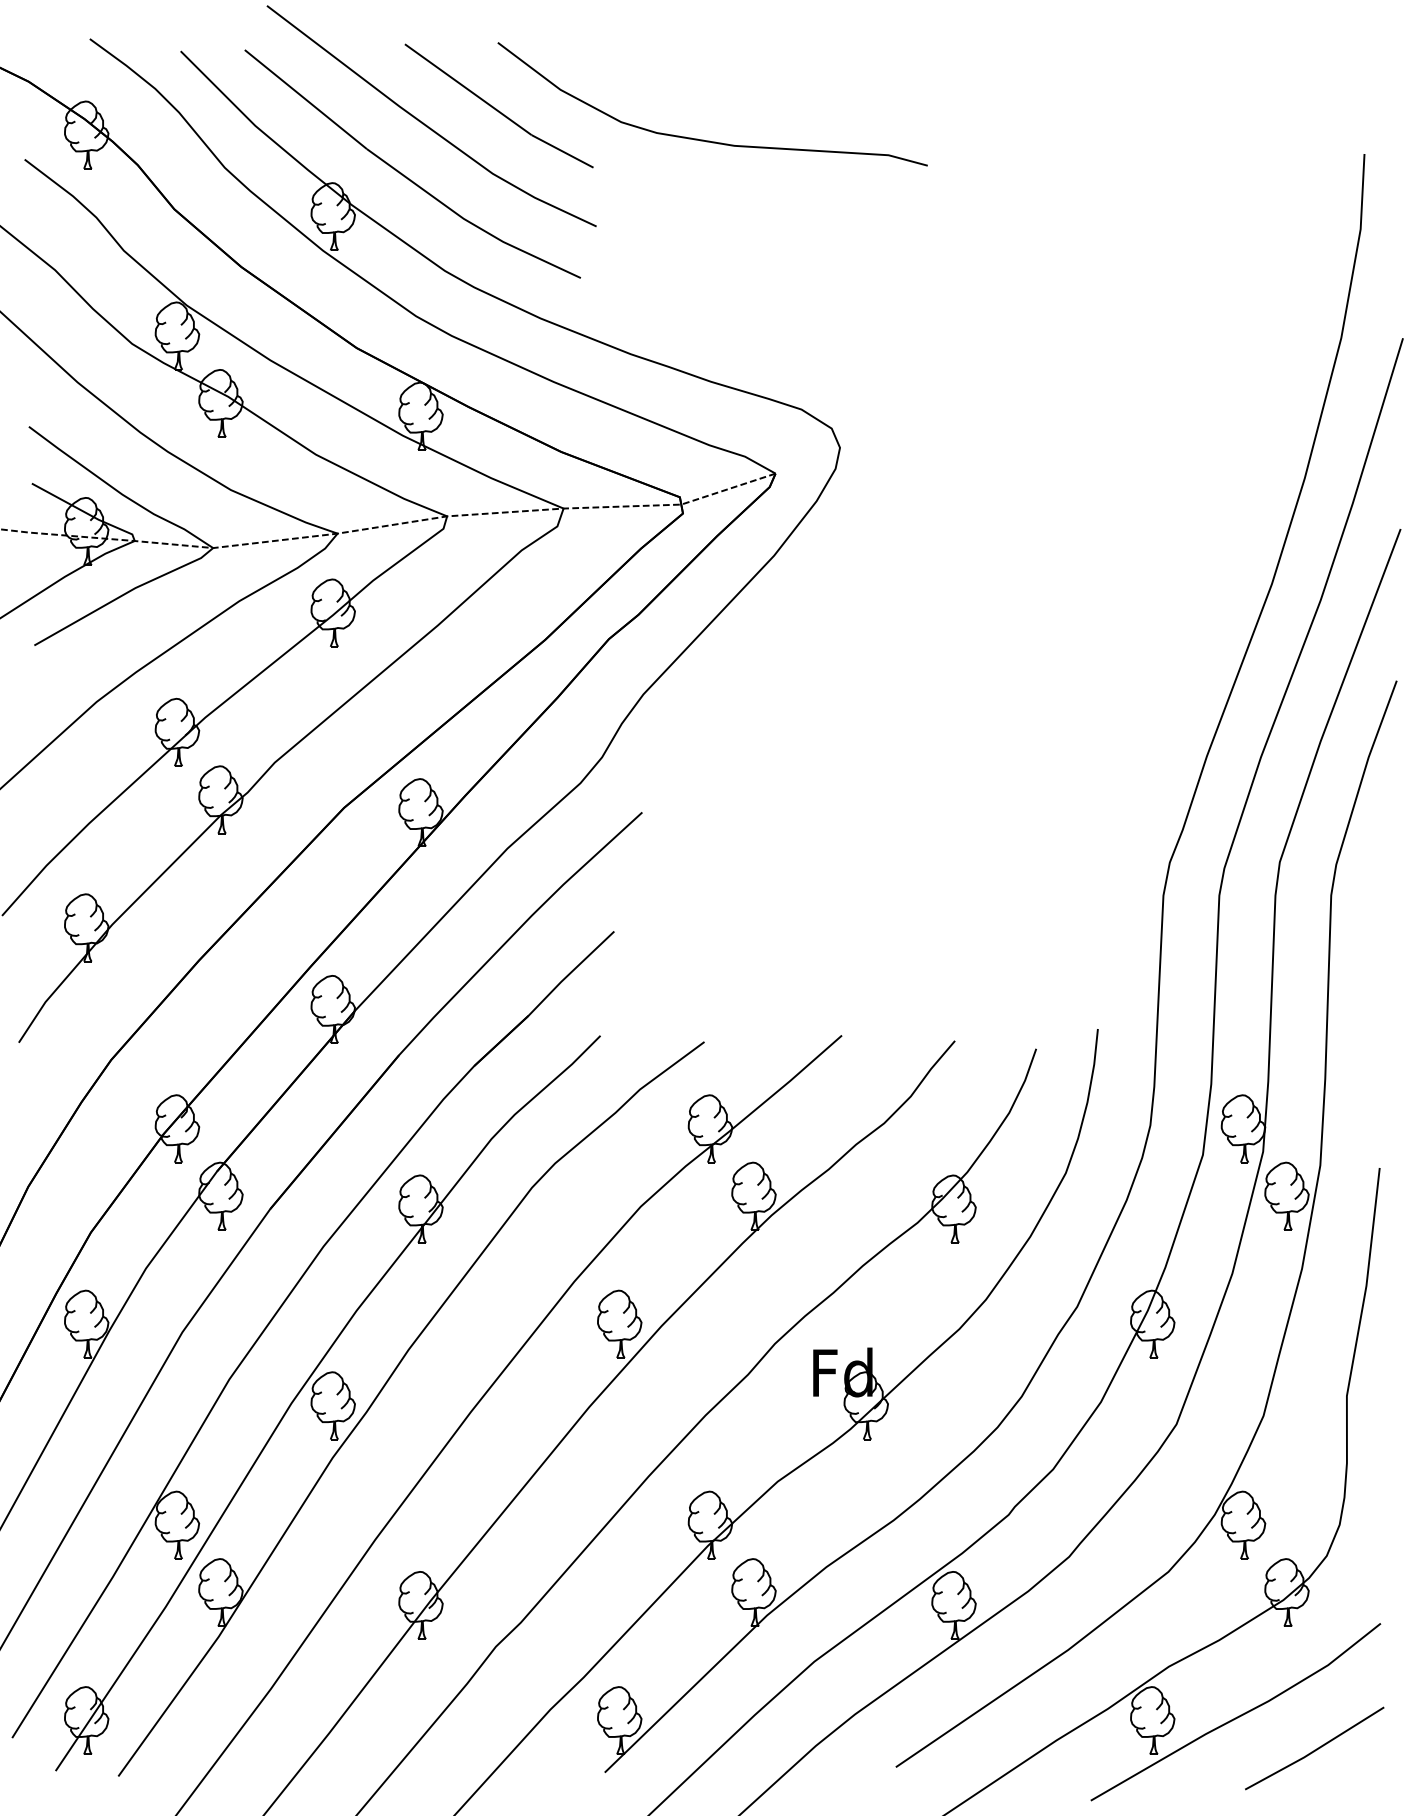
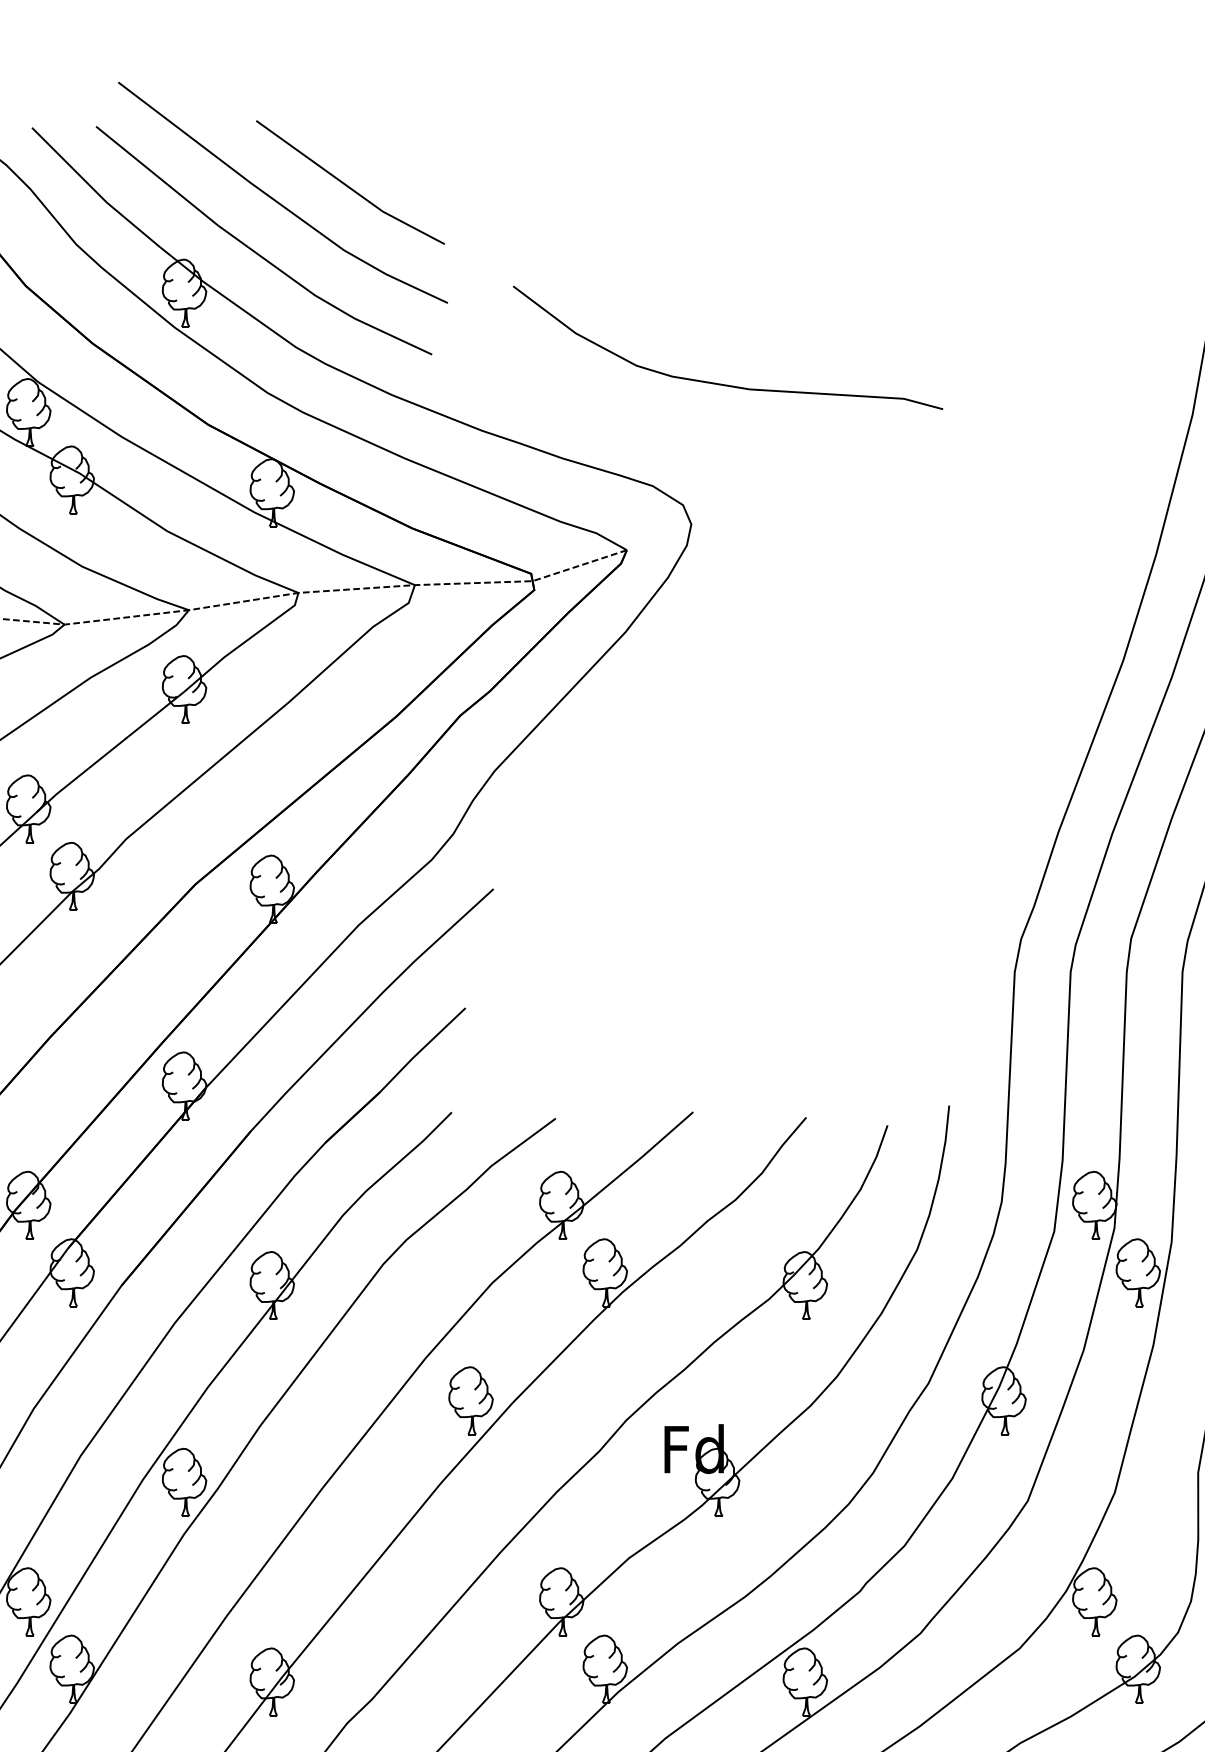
curve: (709, 140) -> (724, 384), moved

